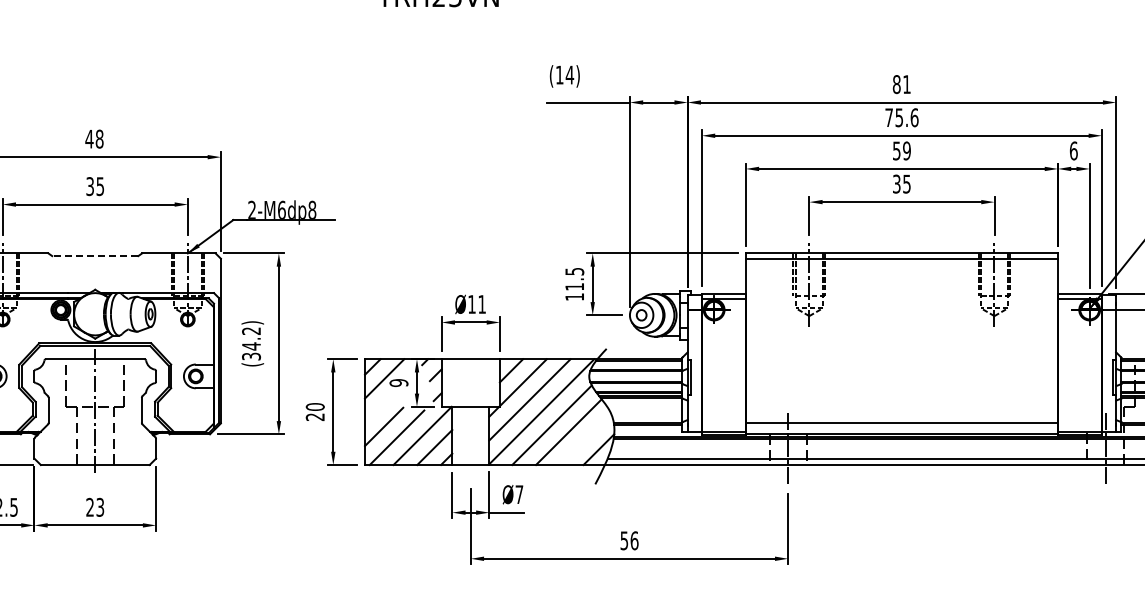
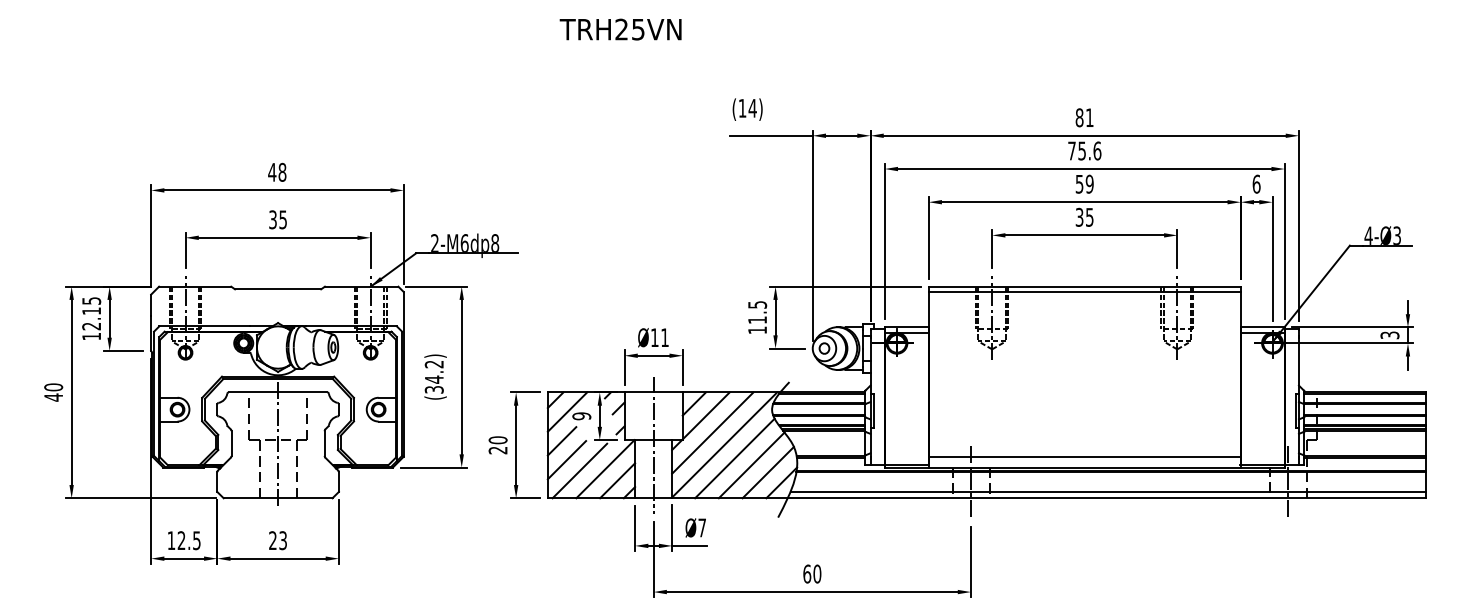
line: (94, 256) -> (277, 289), dashed -> solid
line: (378, 408) -> (561, 441), added
line: (470, 412) -> (653, 445), added
line: (584, 439) -> (767, 472), added
text: (629, 540) -> (812, 573), 56 -> 60

